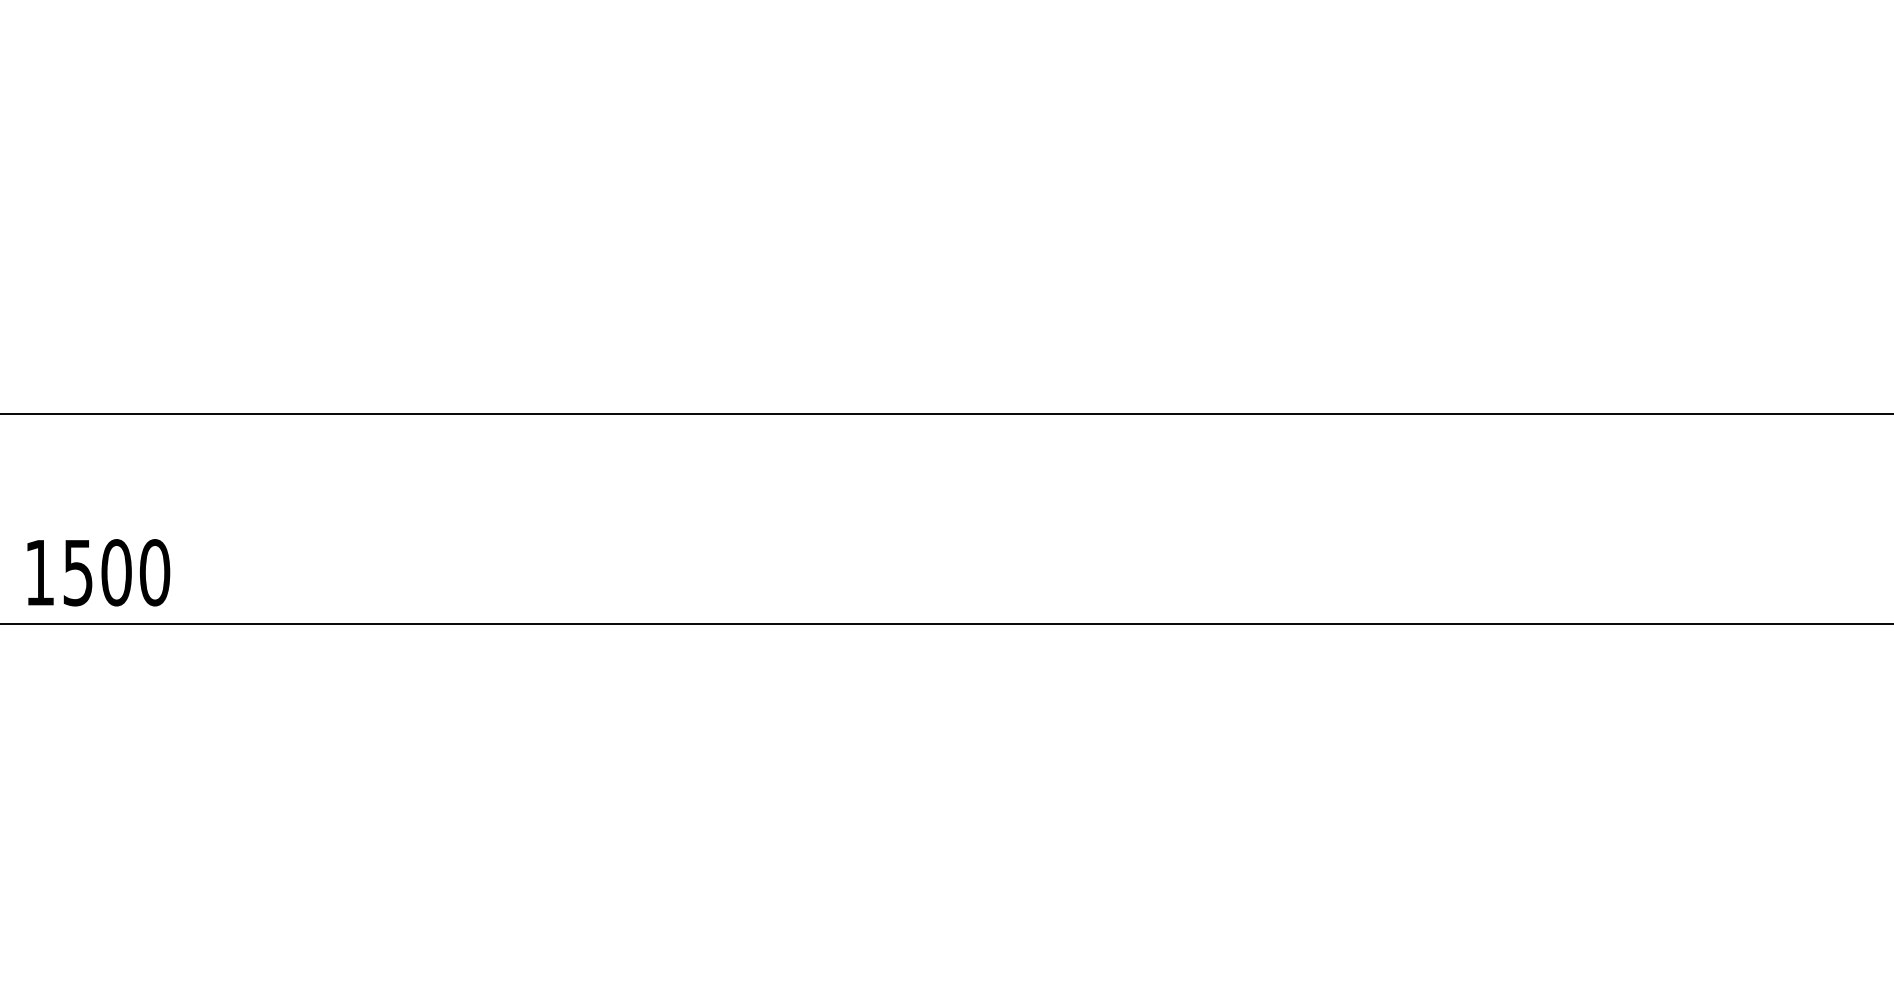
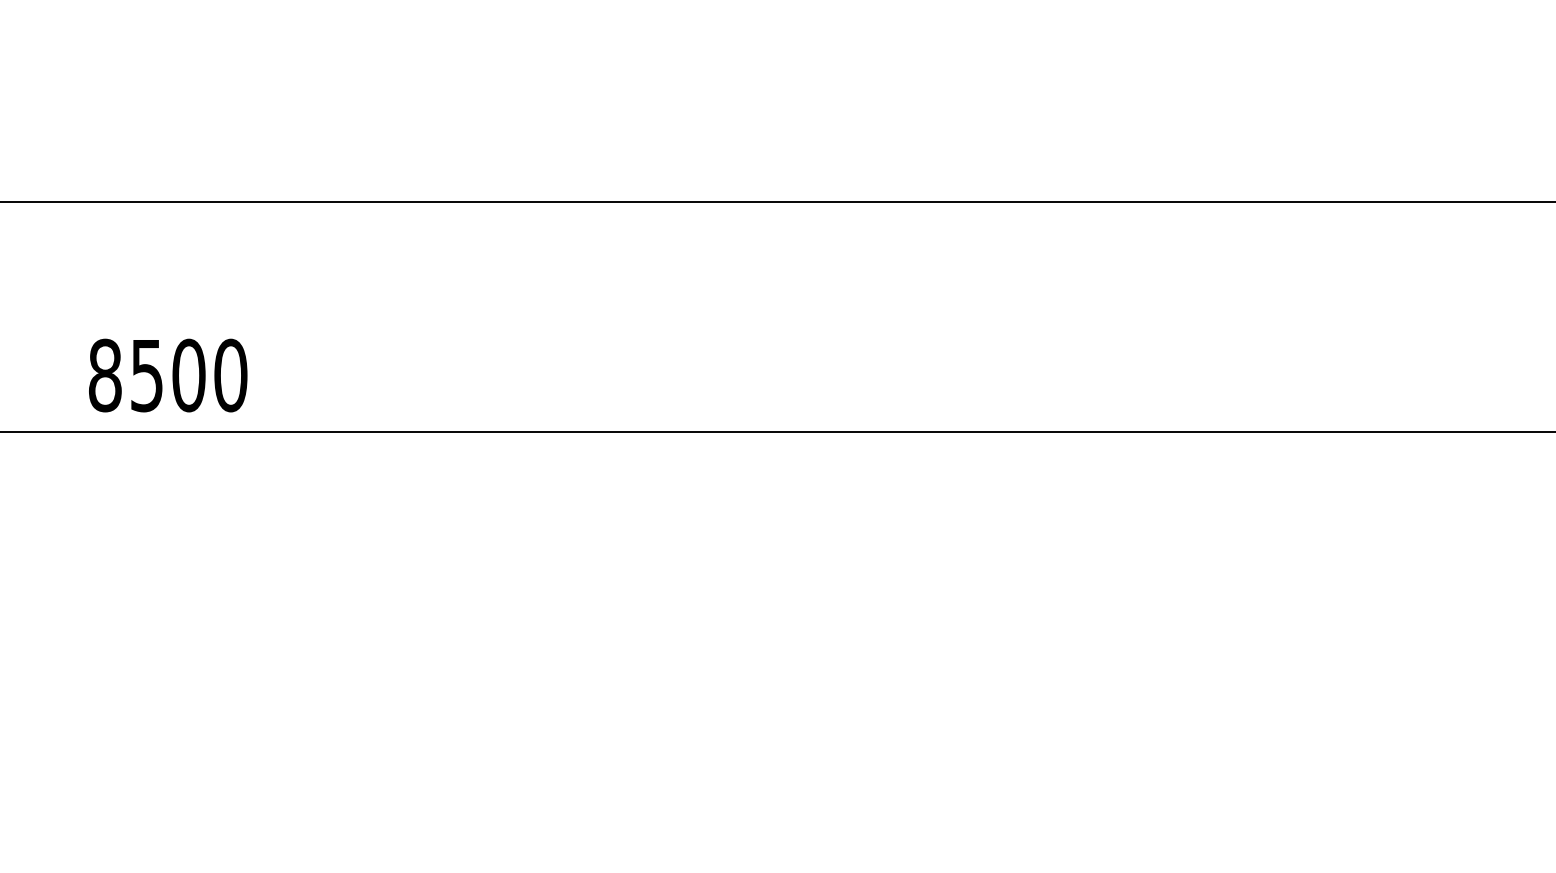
text: (40, 572) -> (105, 375), 1500 -> 8500

